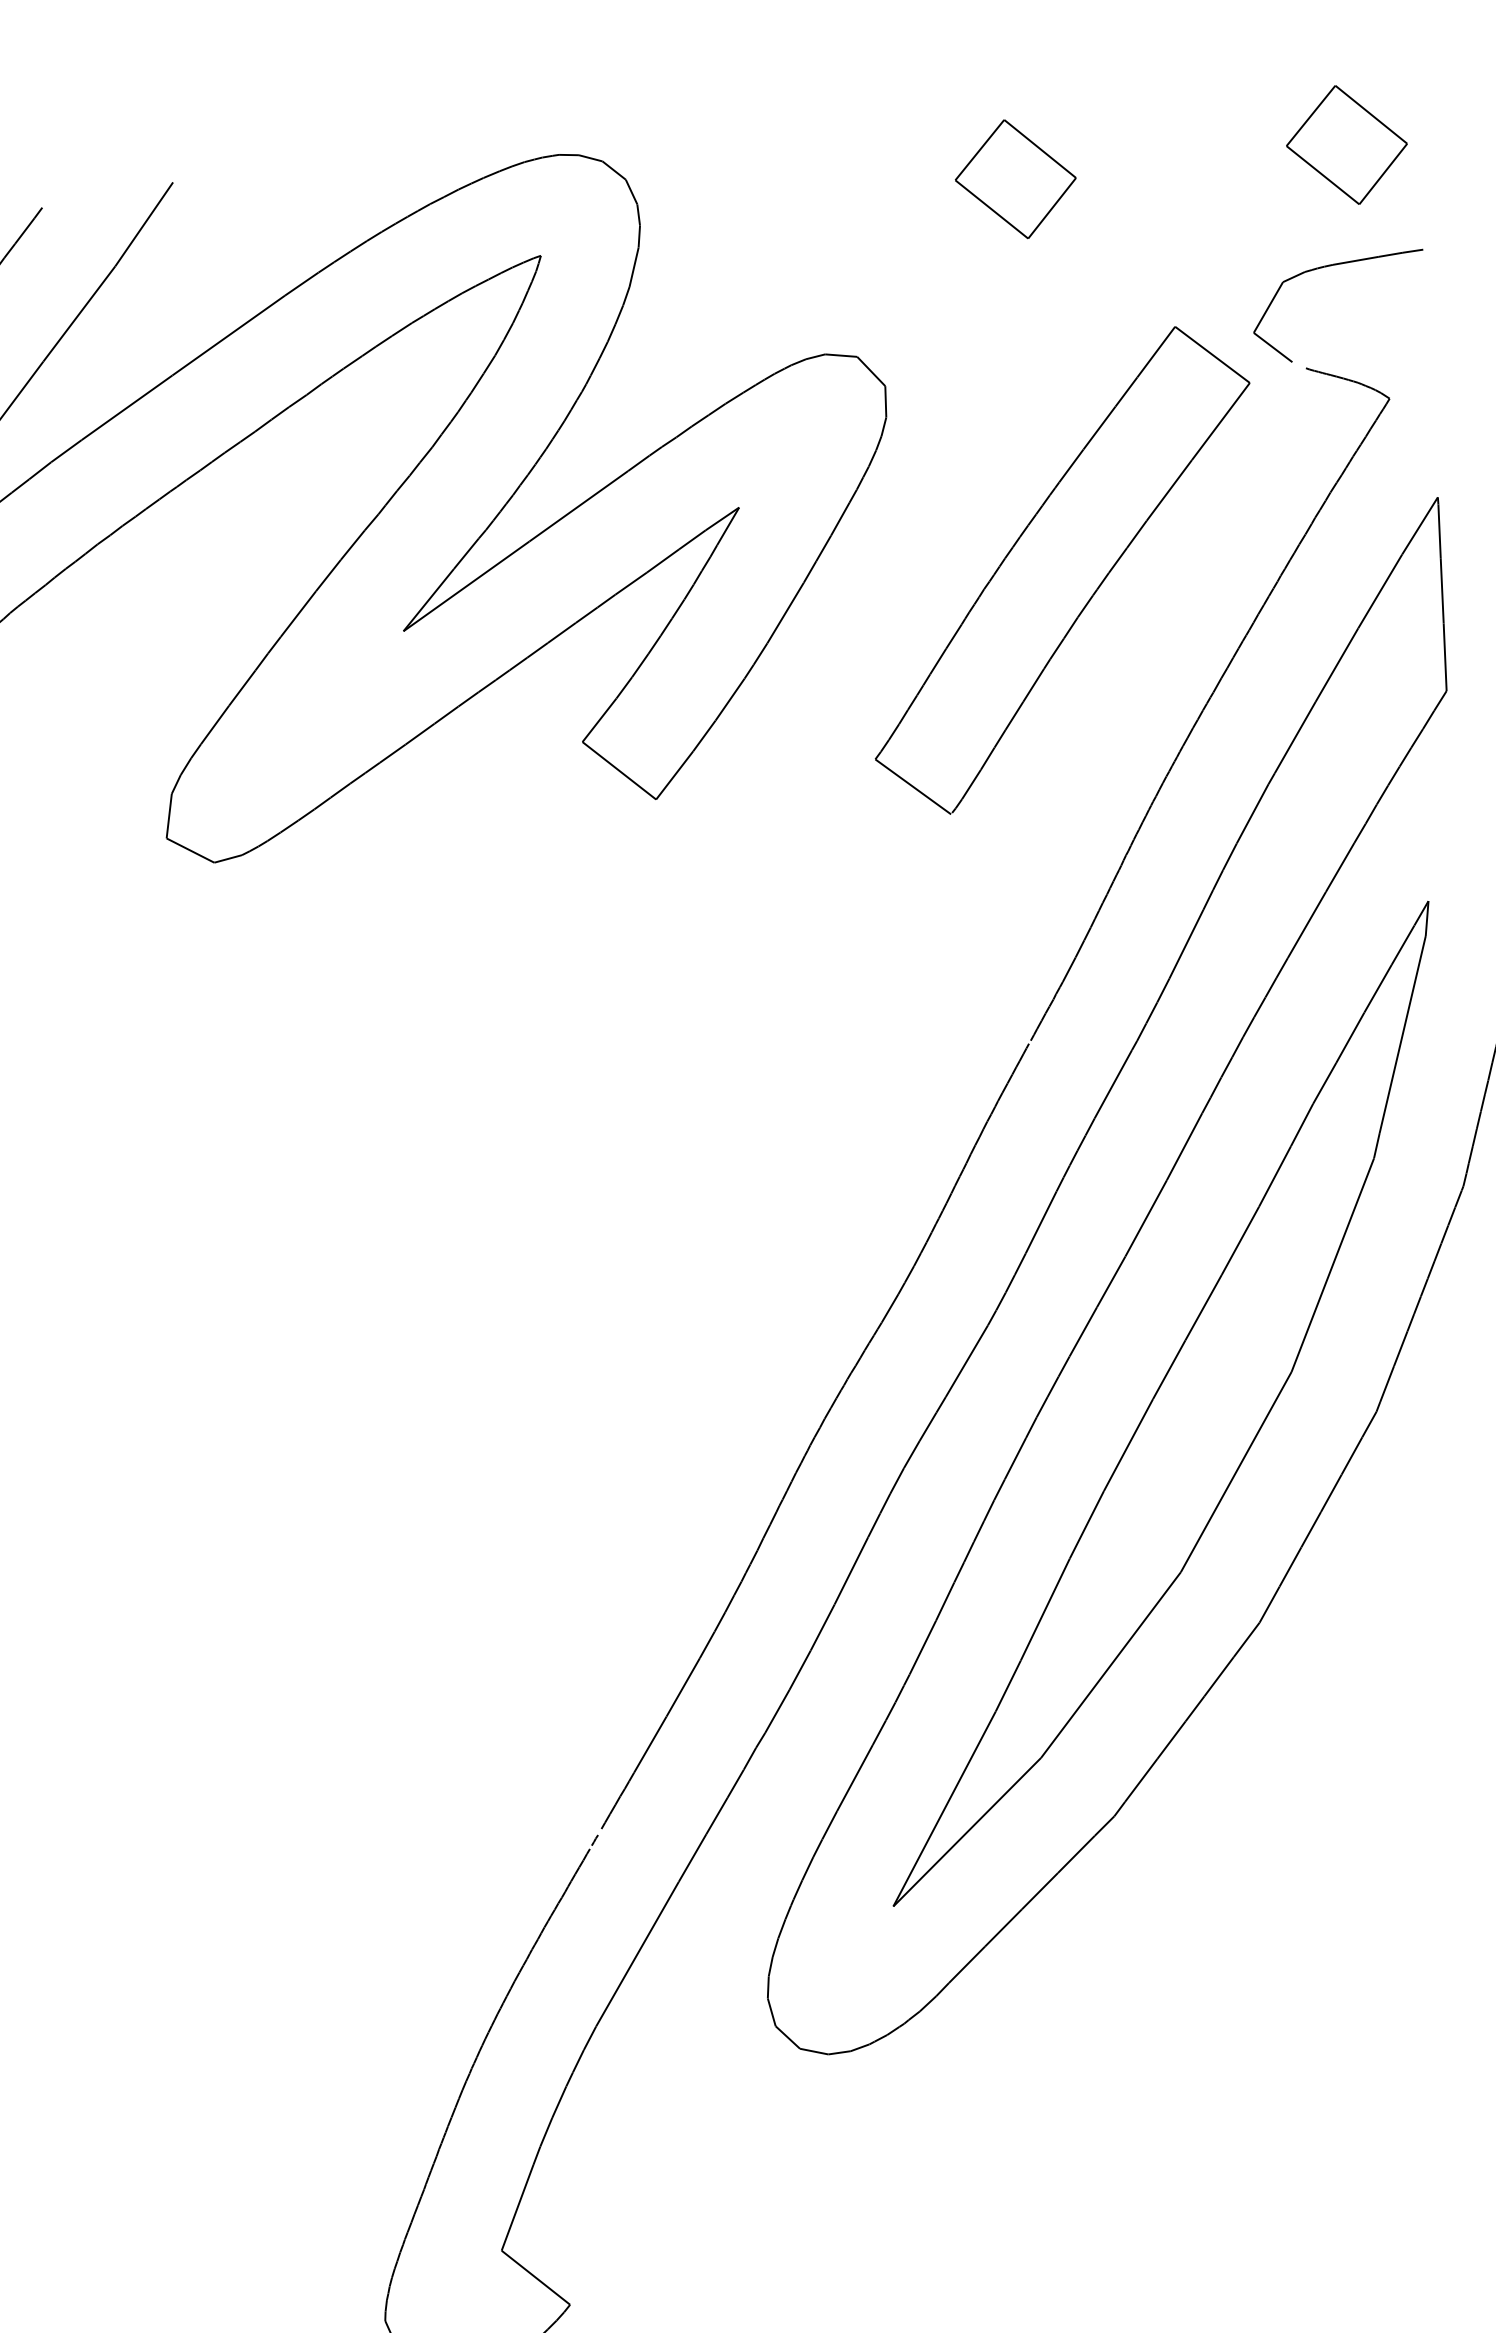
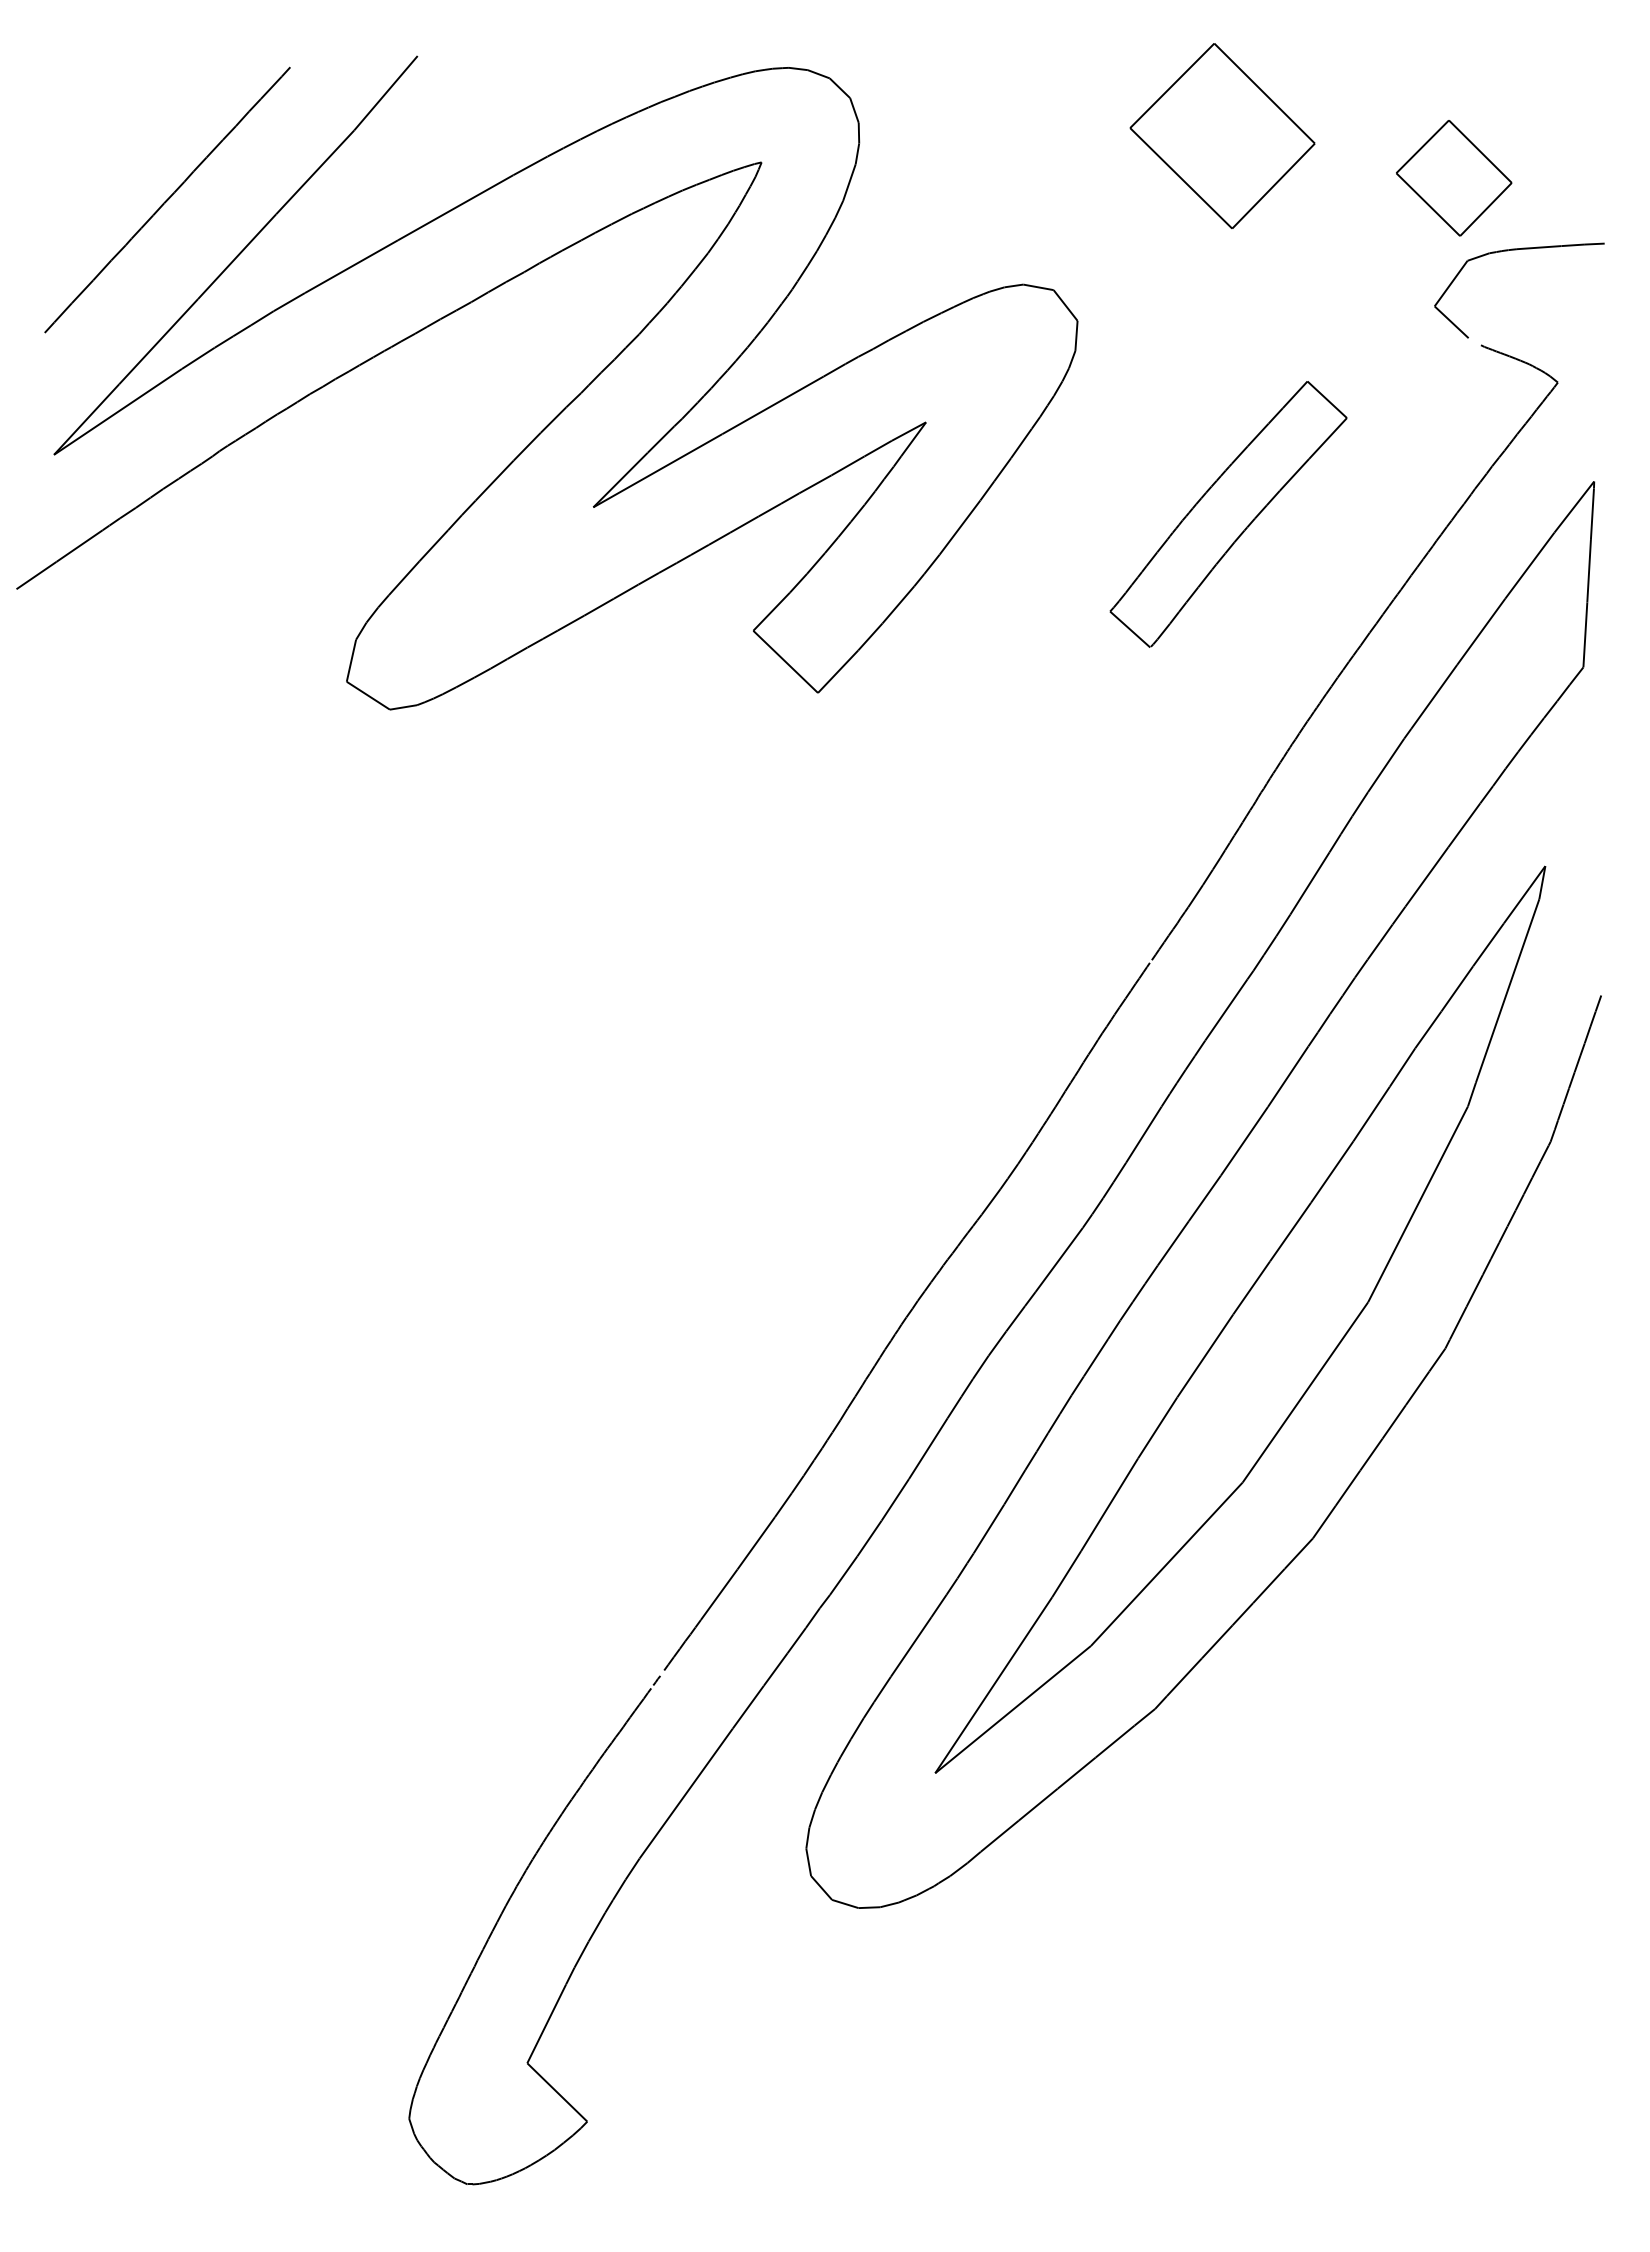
part: (1347, 145) -> (1454, 178), moved
part: (1015, 179) -> (1222, 136), size x1.6
part: (1062, 570) -> (1228, 514), size x0.6

